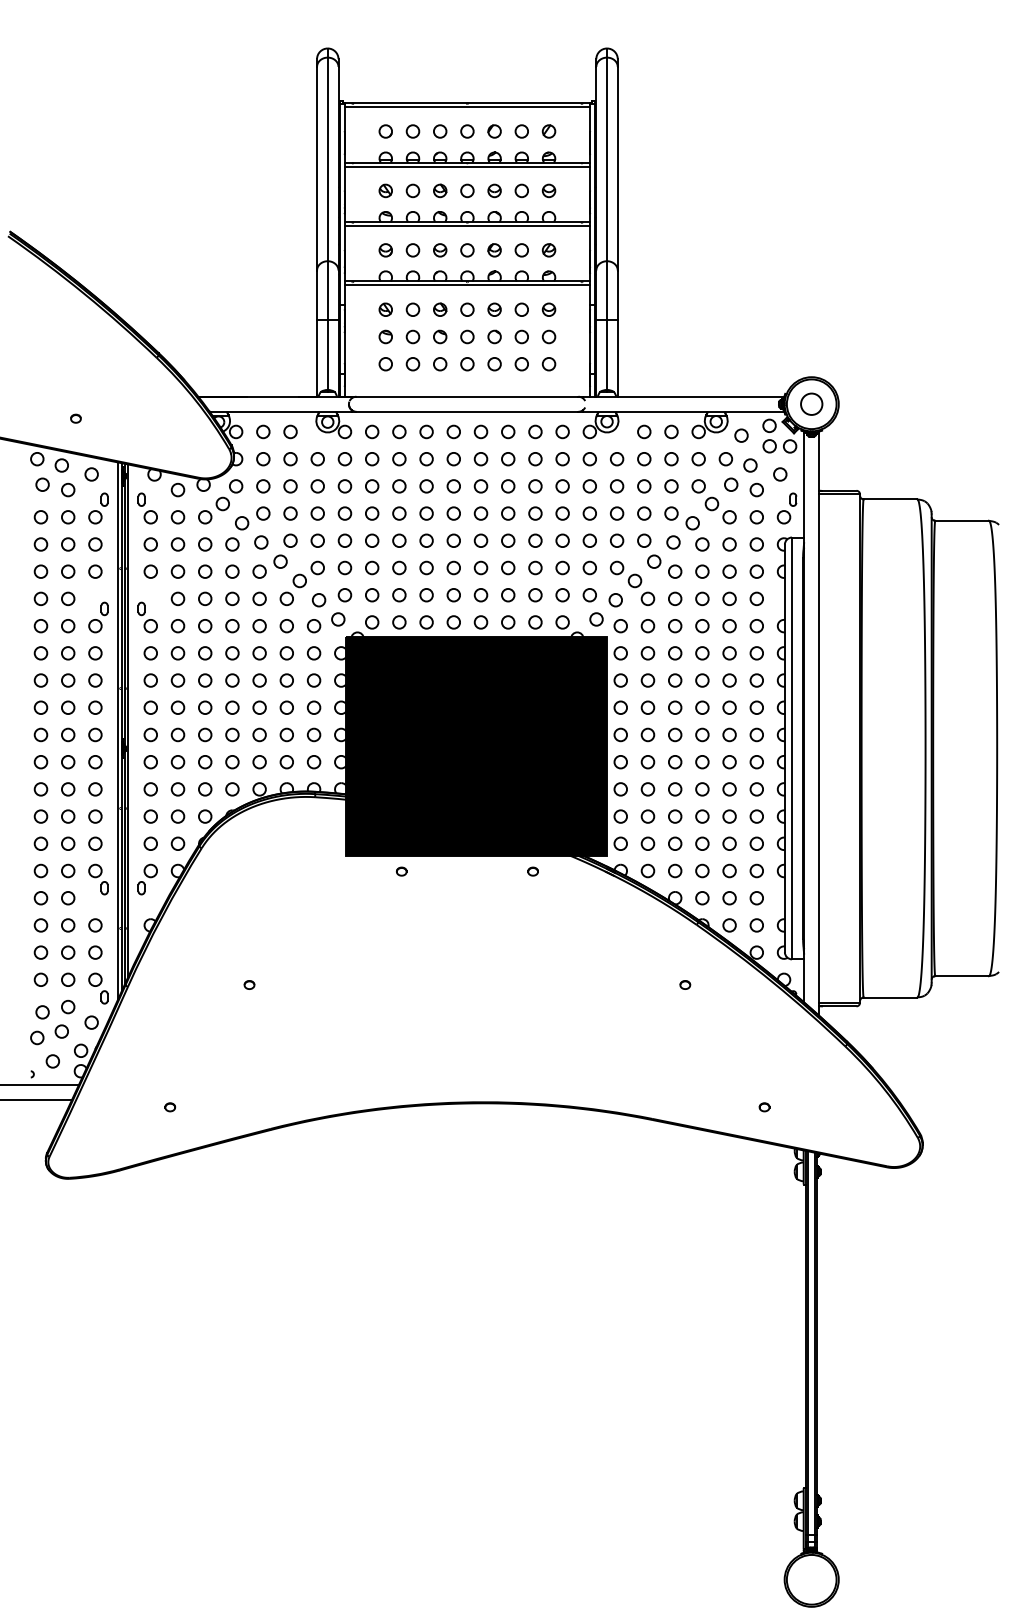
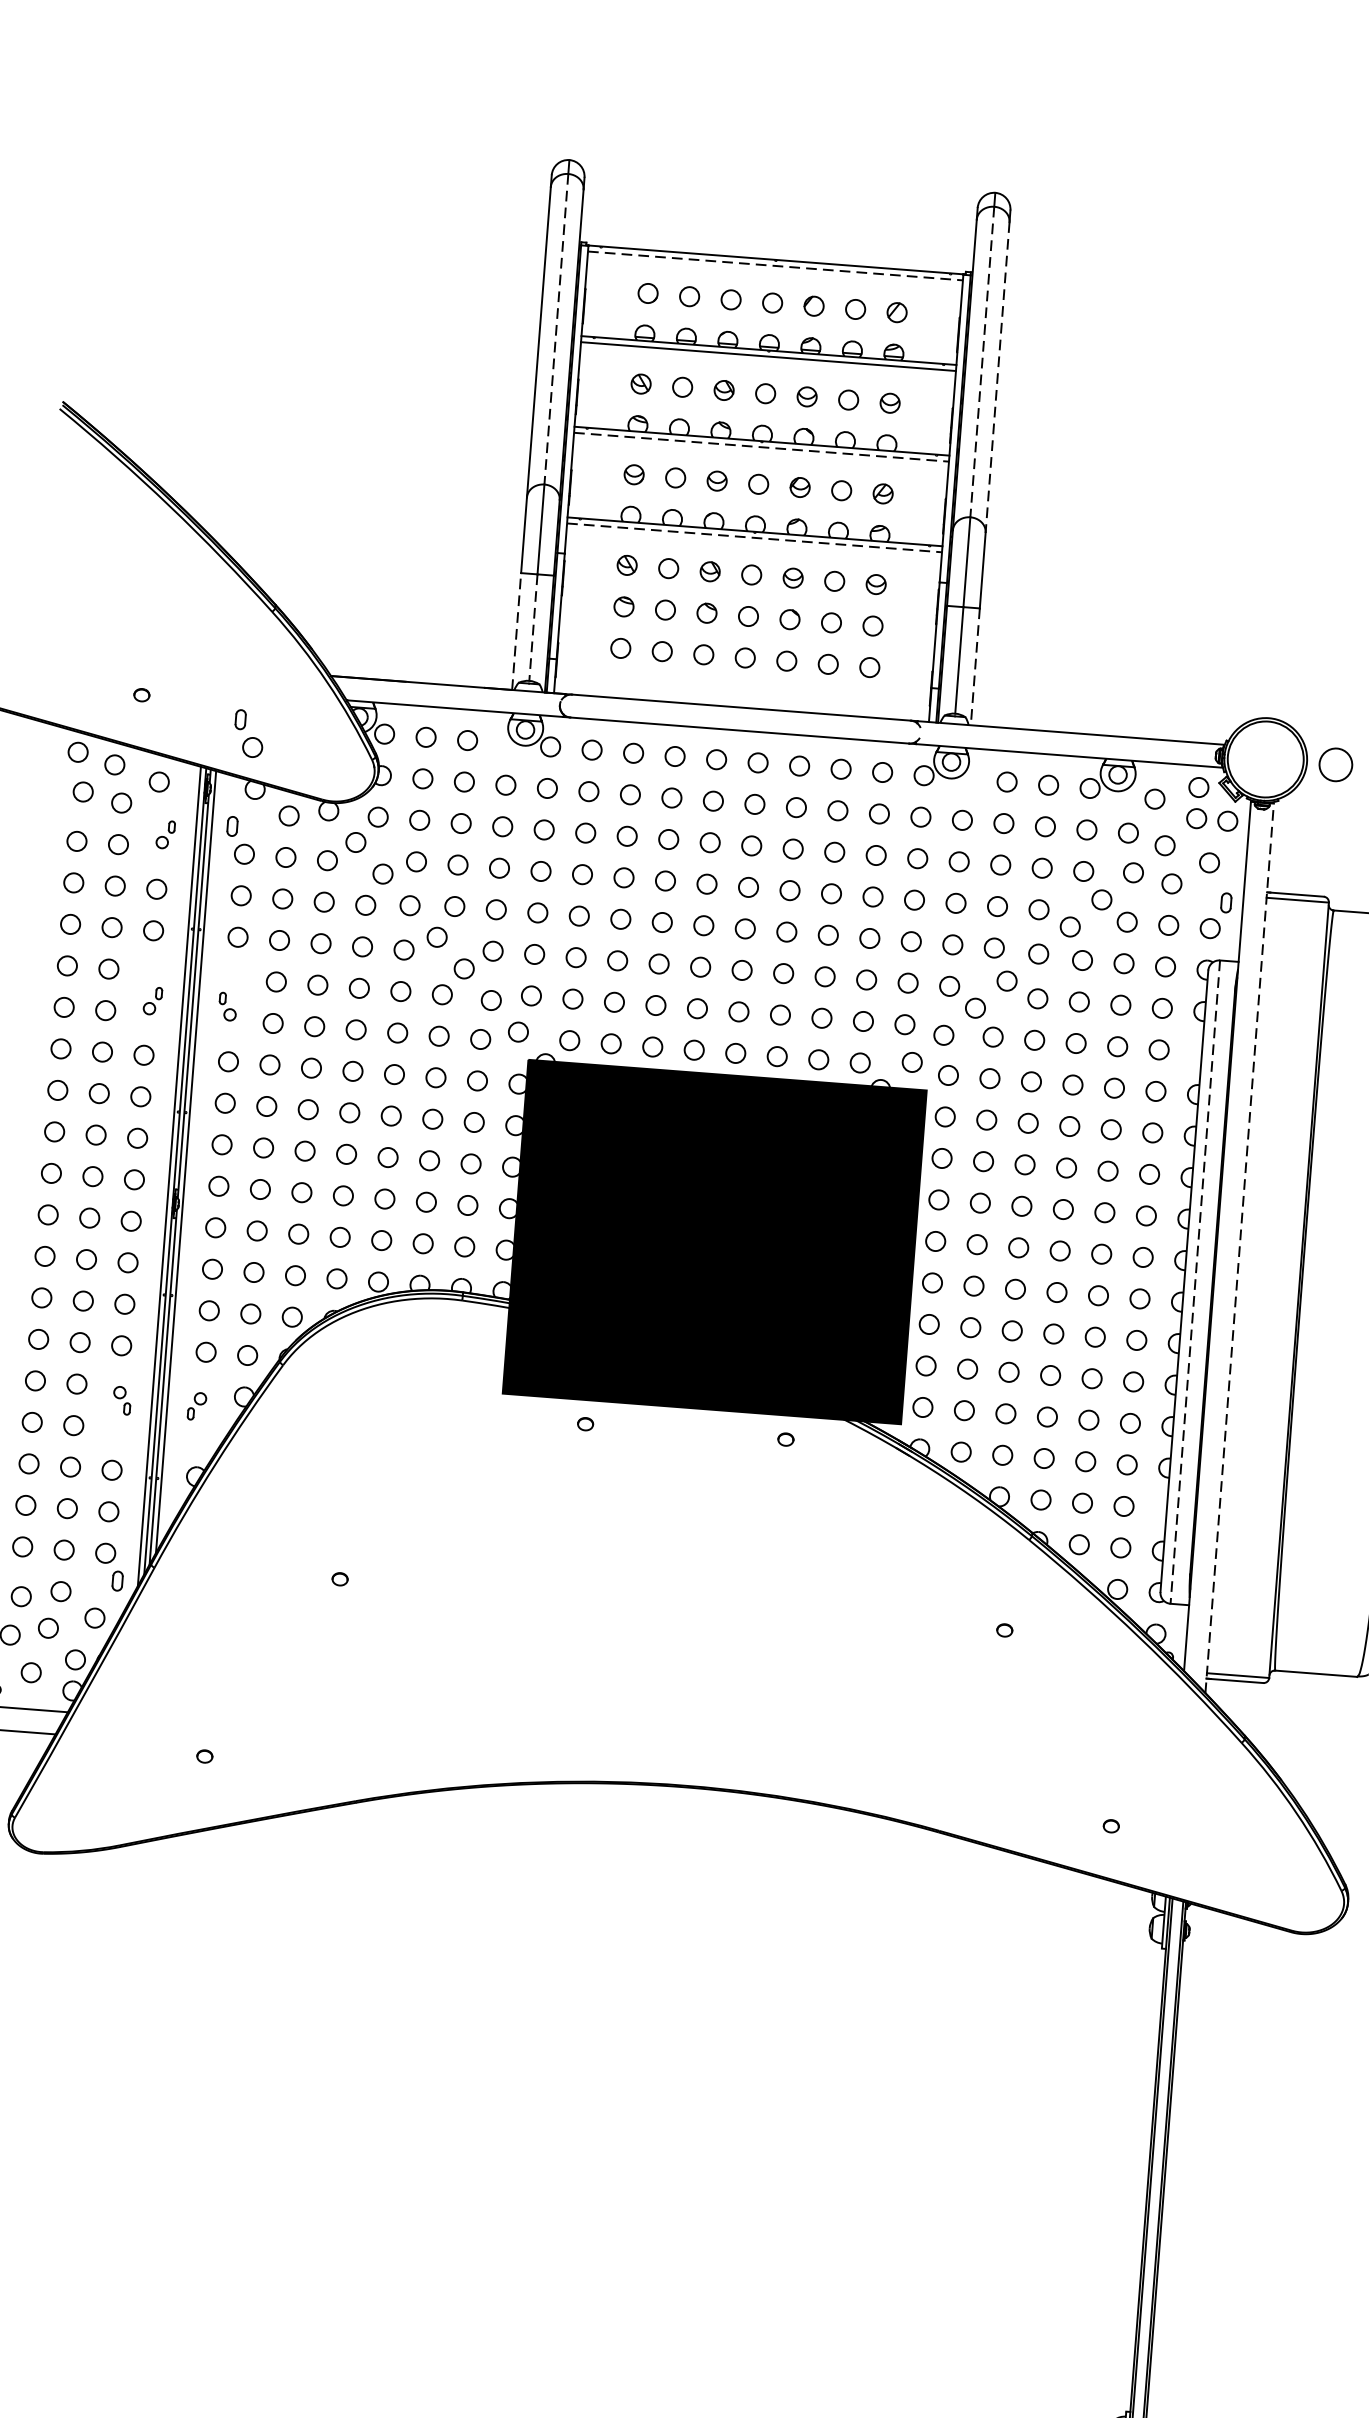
line: (467, 107) -> (775, 266), solid -> dashed
line: (327, 159) -> (555, 329), solid -> dashed
line: (607, 159) -> (982, 362), solid -> dashed
line: (617, 168) -> (997, 377), solid -> dashed
line: (467, 226) -> (761, 447), solid -> dashed
line: (467, 285) -> (754, 537), solid -> dashed
line: (327, 355) -> (532, 628), solid -> dashed
line: (317, 357) -> (517, 630), solid -> dashed
line: (617, 358) -> (974, 666), solid -> dashed
circle: (811, 403) -> (1335, 763), moved
part: (147, 438) -> (248, 733), added
part: (98, 508) -> (165, 834), size x0.6
part: (98, 617) -> (152, 1001), size x0.6
part: (147, 617) -> (227, 1006), size x0.6
line: (819, 724) -> (1240, 1248), solid -> dashed
line: (792, 748) -> (1196, 1282), solid -> dashed
part: (98, 879) -> (122, 1400), size x0.6
part: (147, 879) -> (196, 1406), size x0.6

